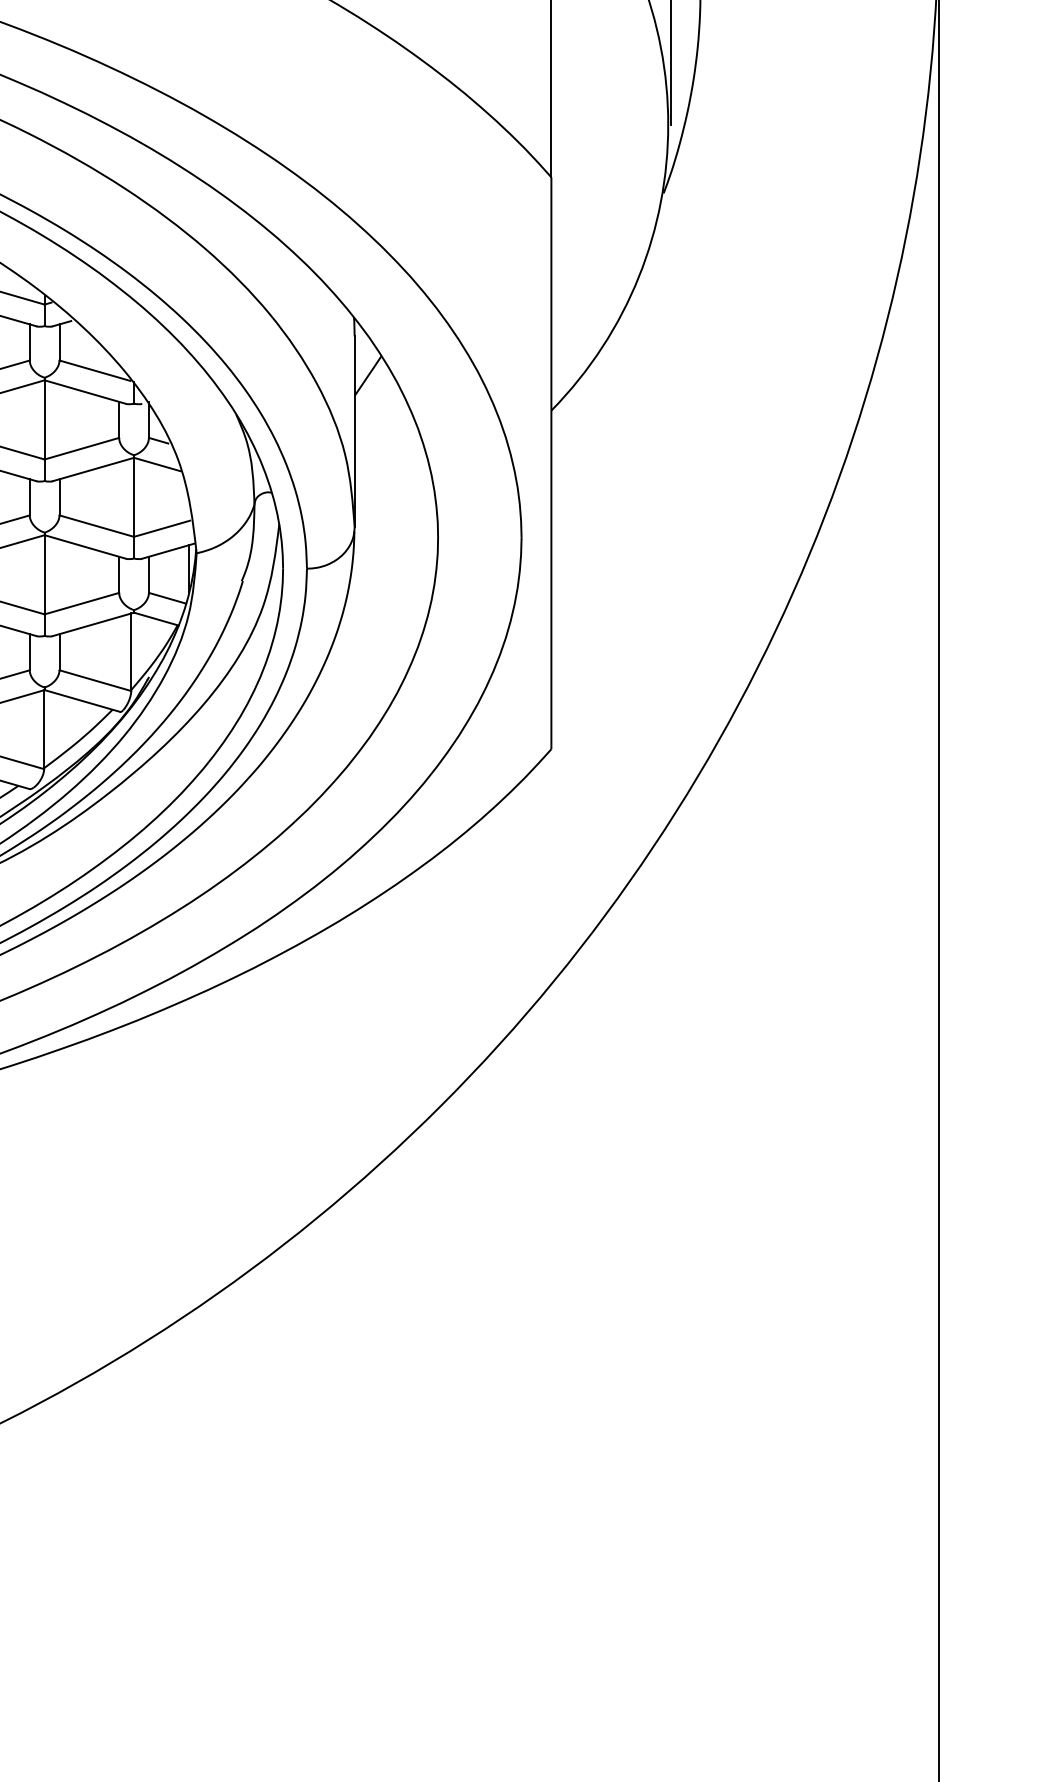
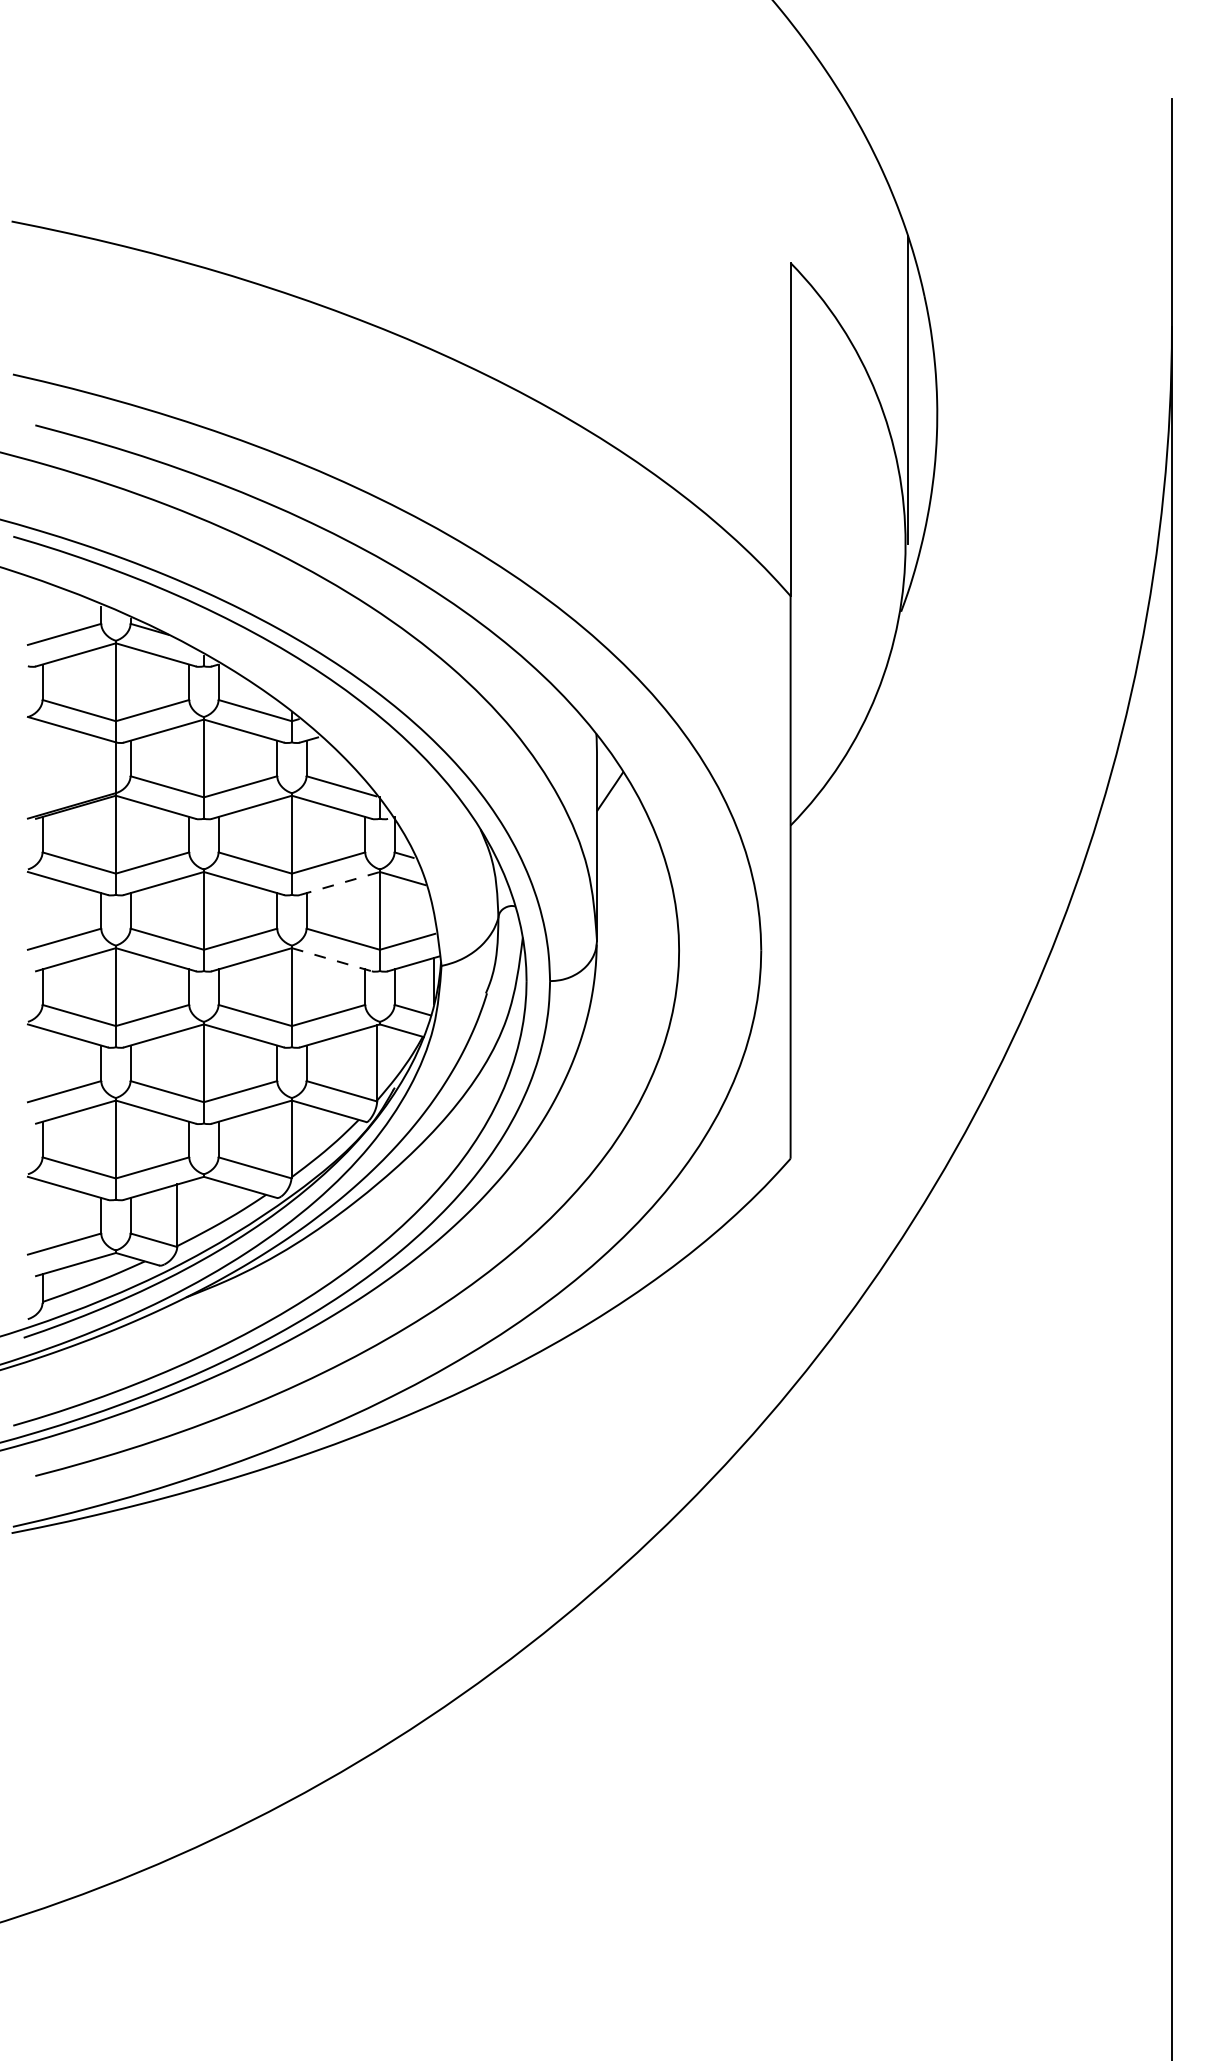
line: (92, 469) -> (339, 883), solid -> dashed
line: (84, 546) -> (331, 959), solid -> dashed

